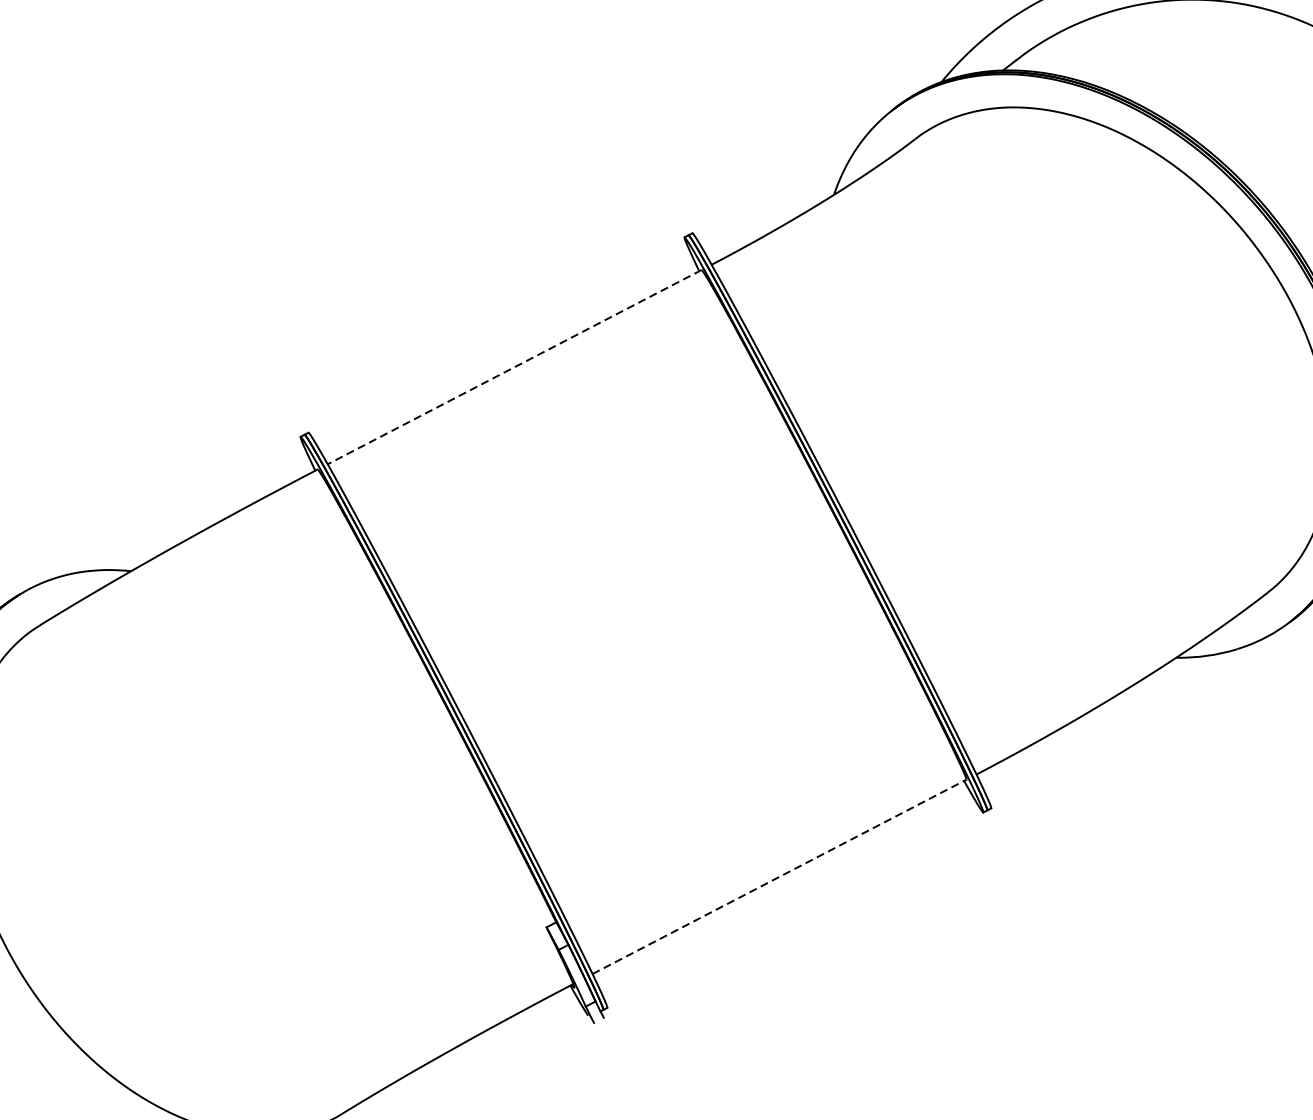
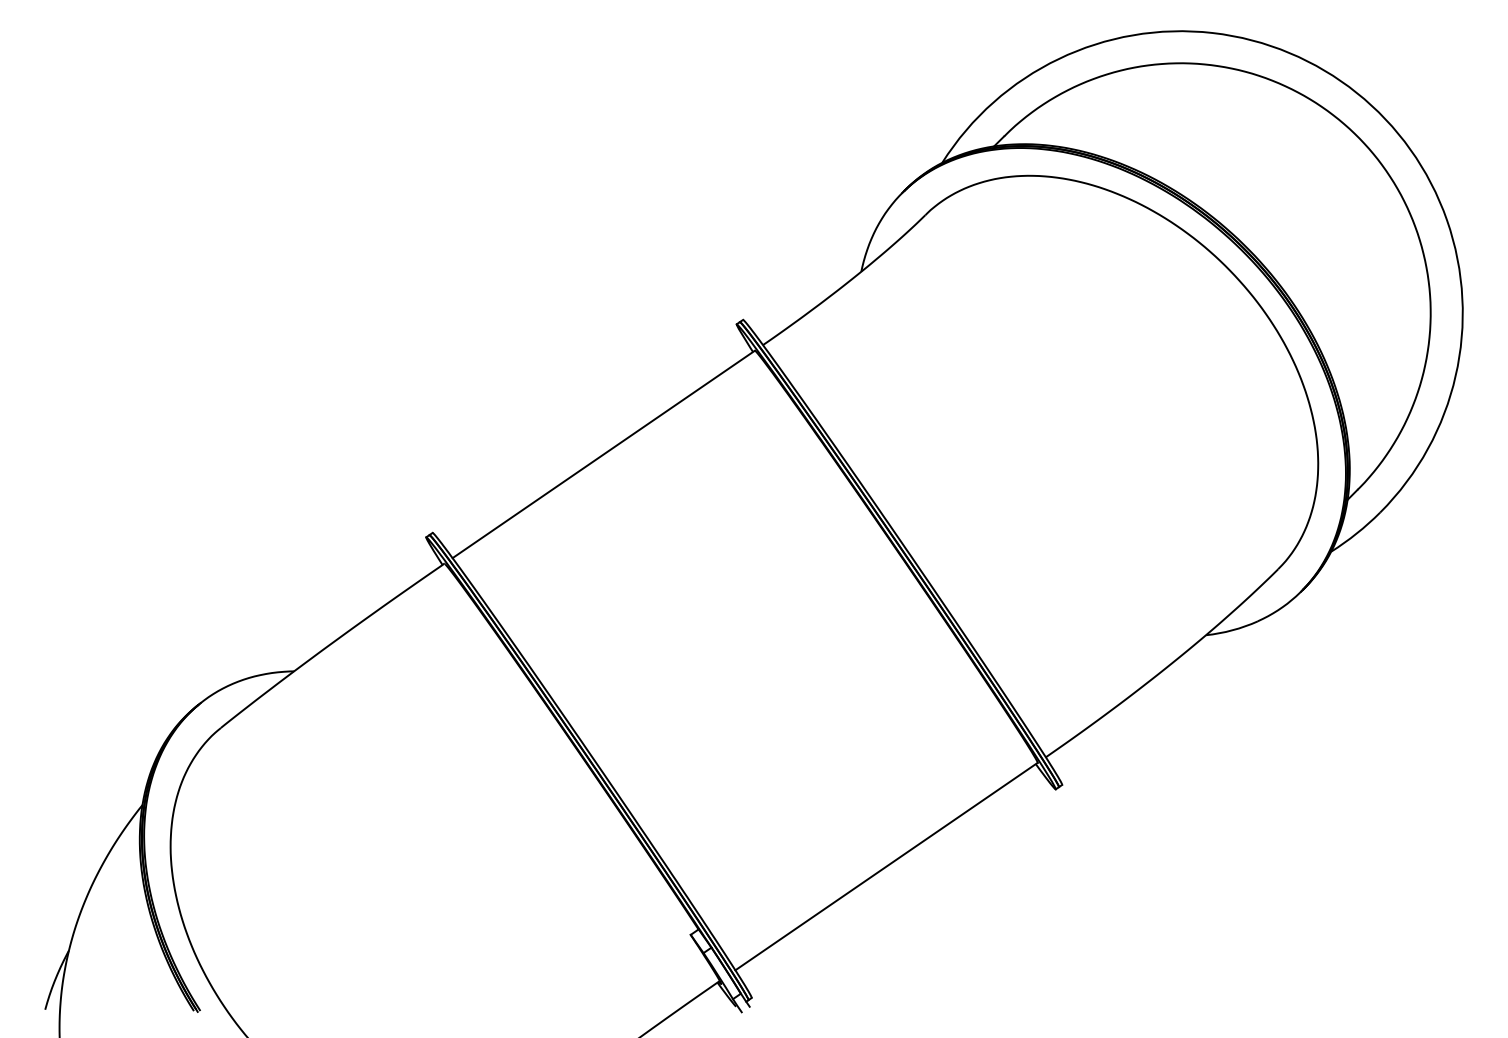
line: (514, 367) -> (603, 454), dashed -> solid
line: (779, 876) -> (886, 866), dashed -> solid

